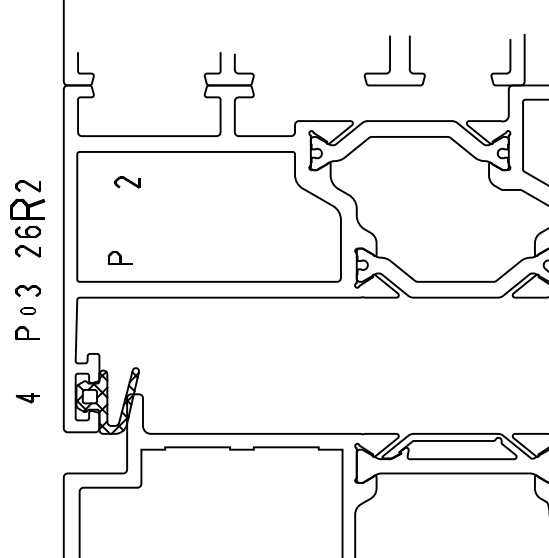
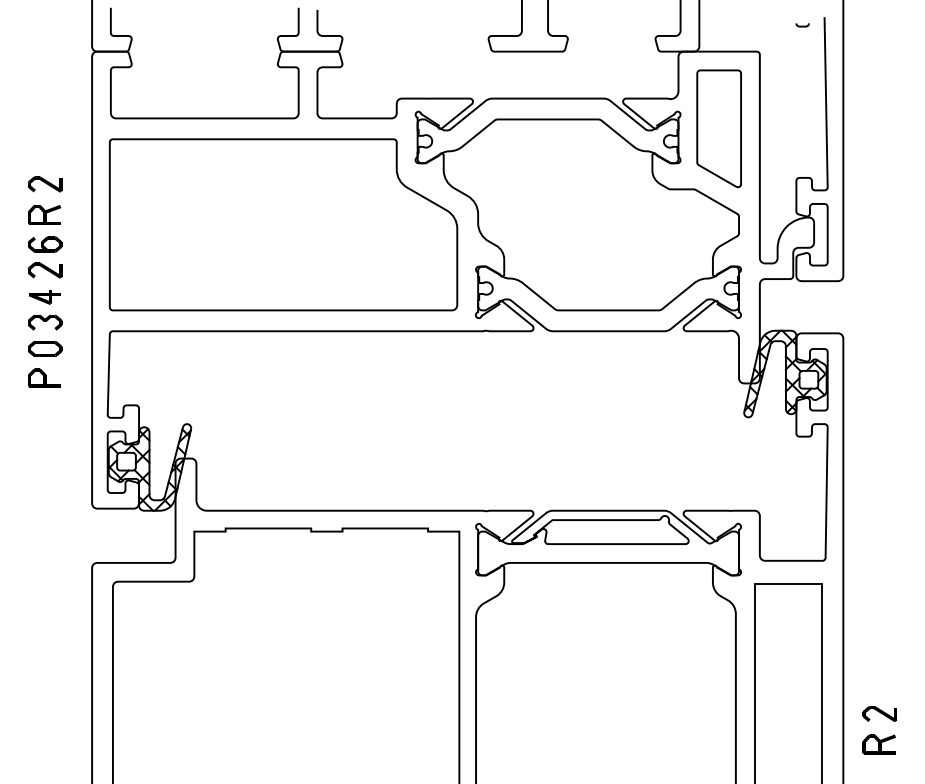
part: (127, 182) -> (176, 179), removed
part: (27, 209) -> (44, 214), size x0.71
part: (120, 257) -> (166, 278), removed
part: (28, 310) -> (45, 348), size x1.67
part: (27, 398) -> (44, 297), moved

